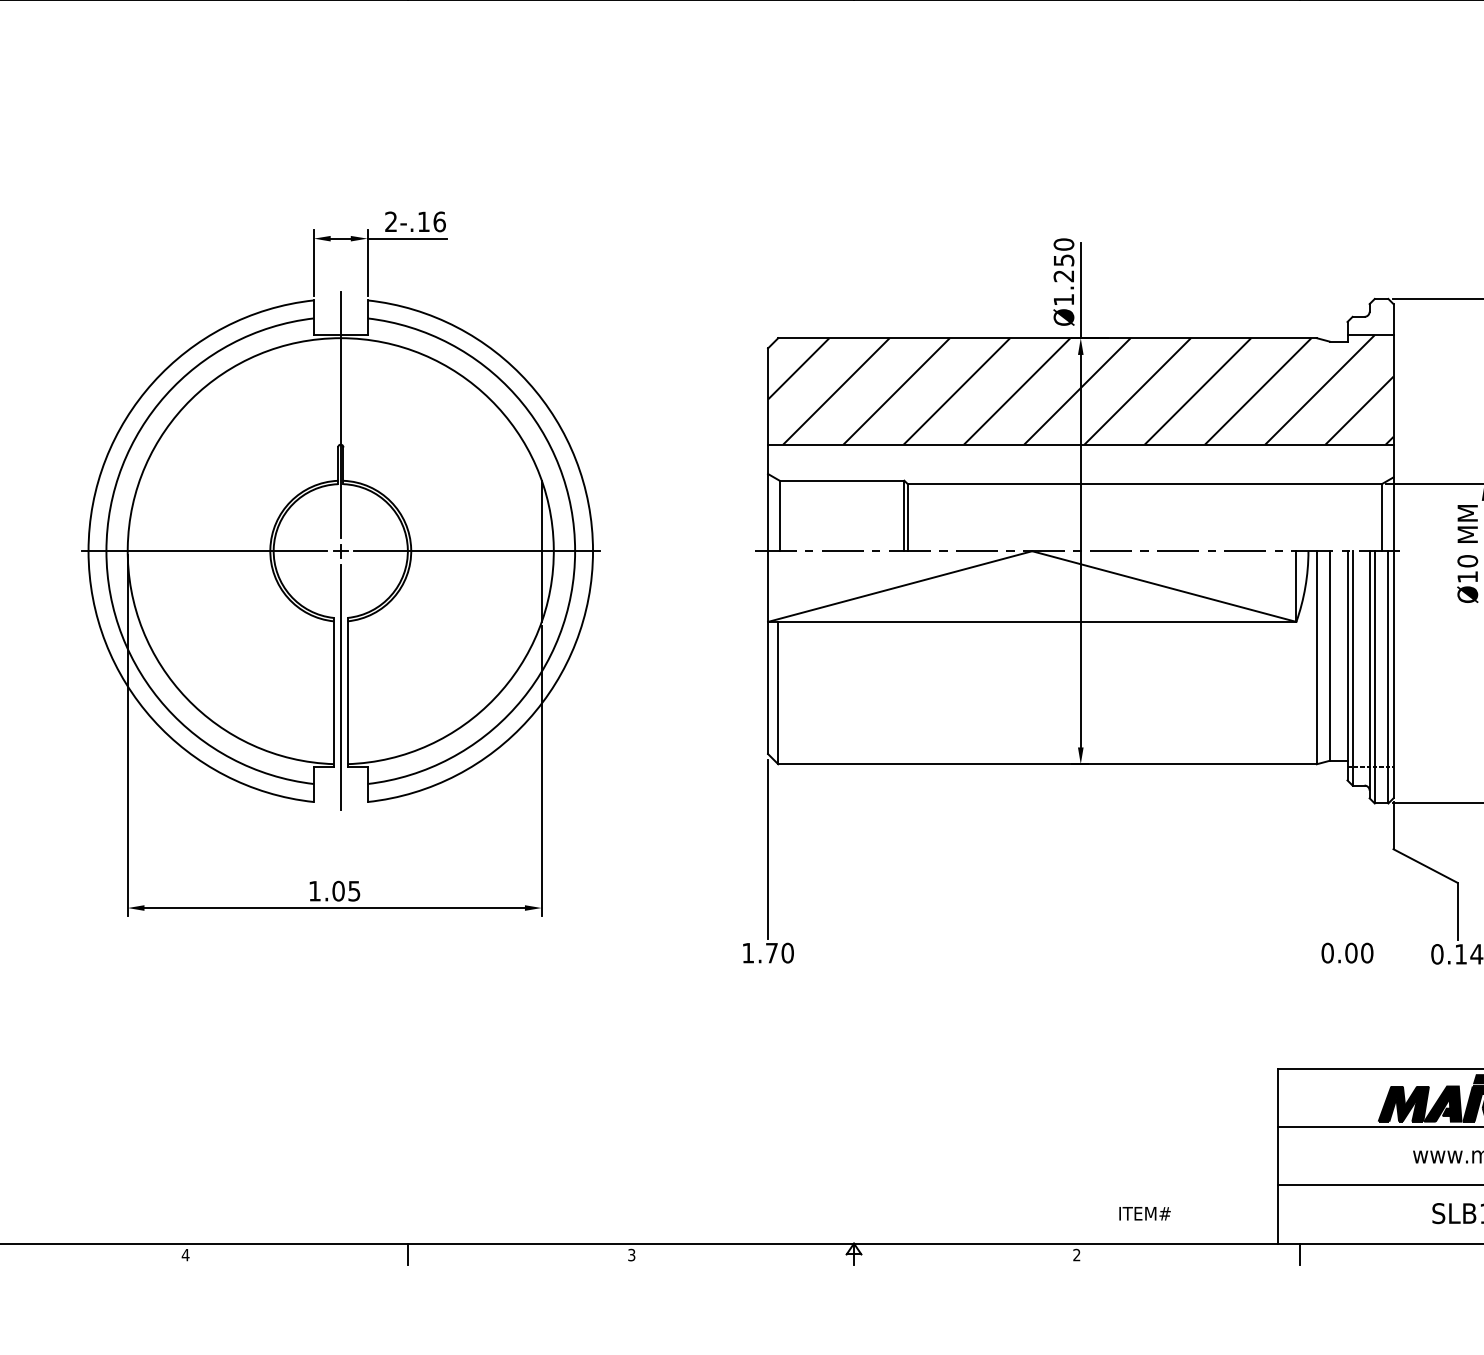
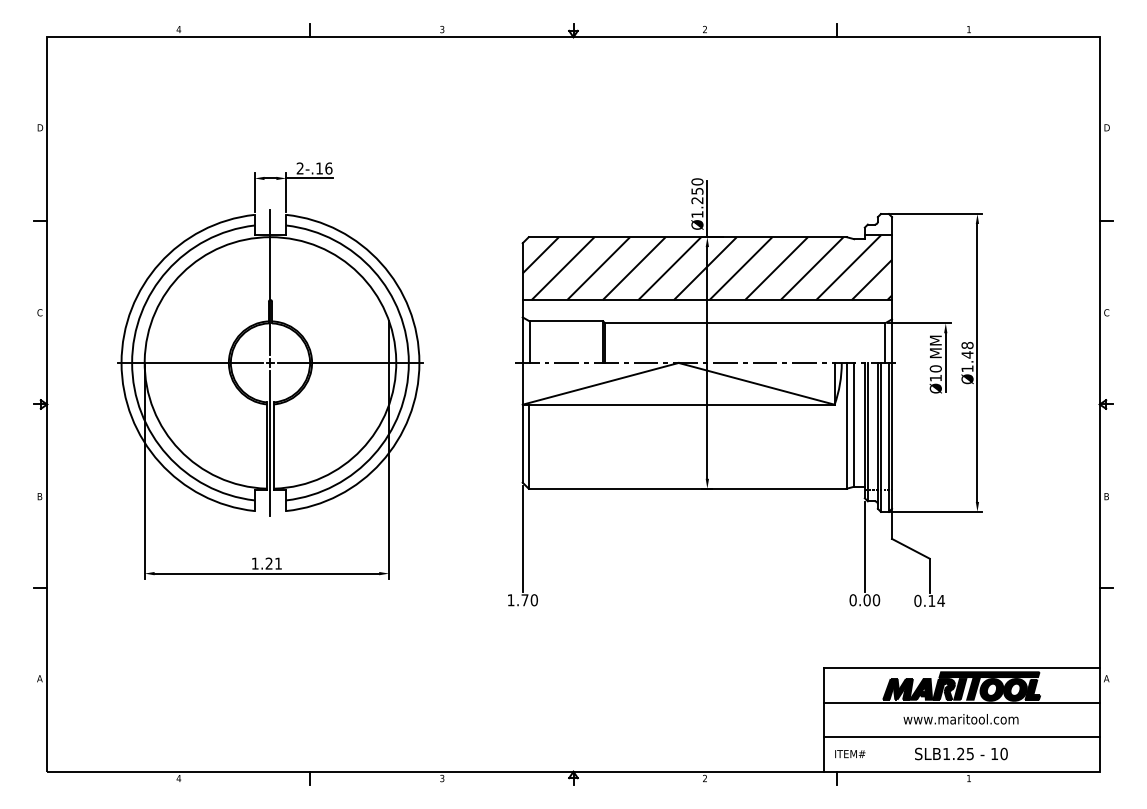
line: (1346, 863) -> (864, 547), added
text: (345, 890) -> (273, 563), 1.05 -> 1.21
text: (1145, 1214) -> (850, 754), moved

